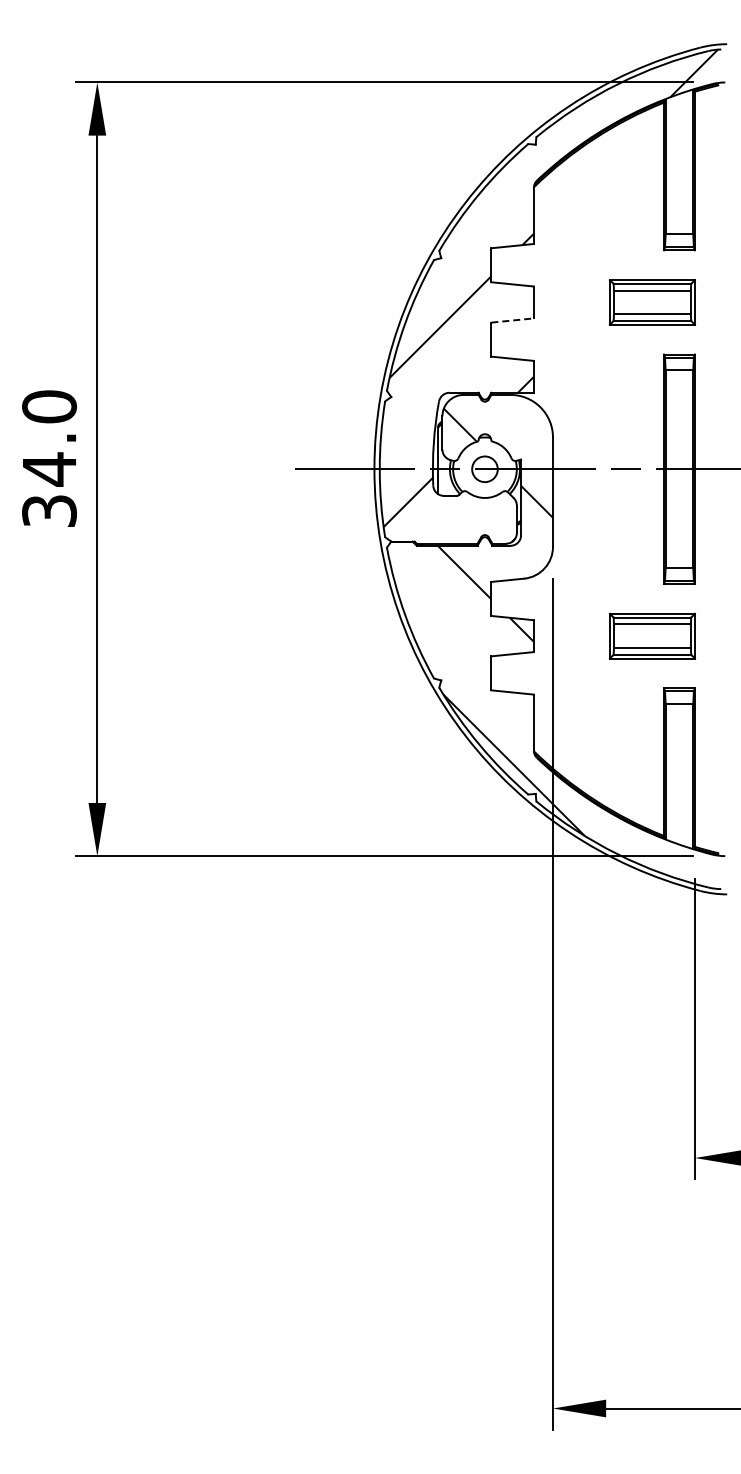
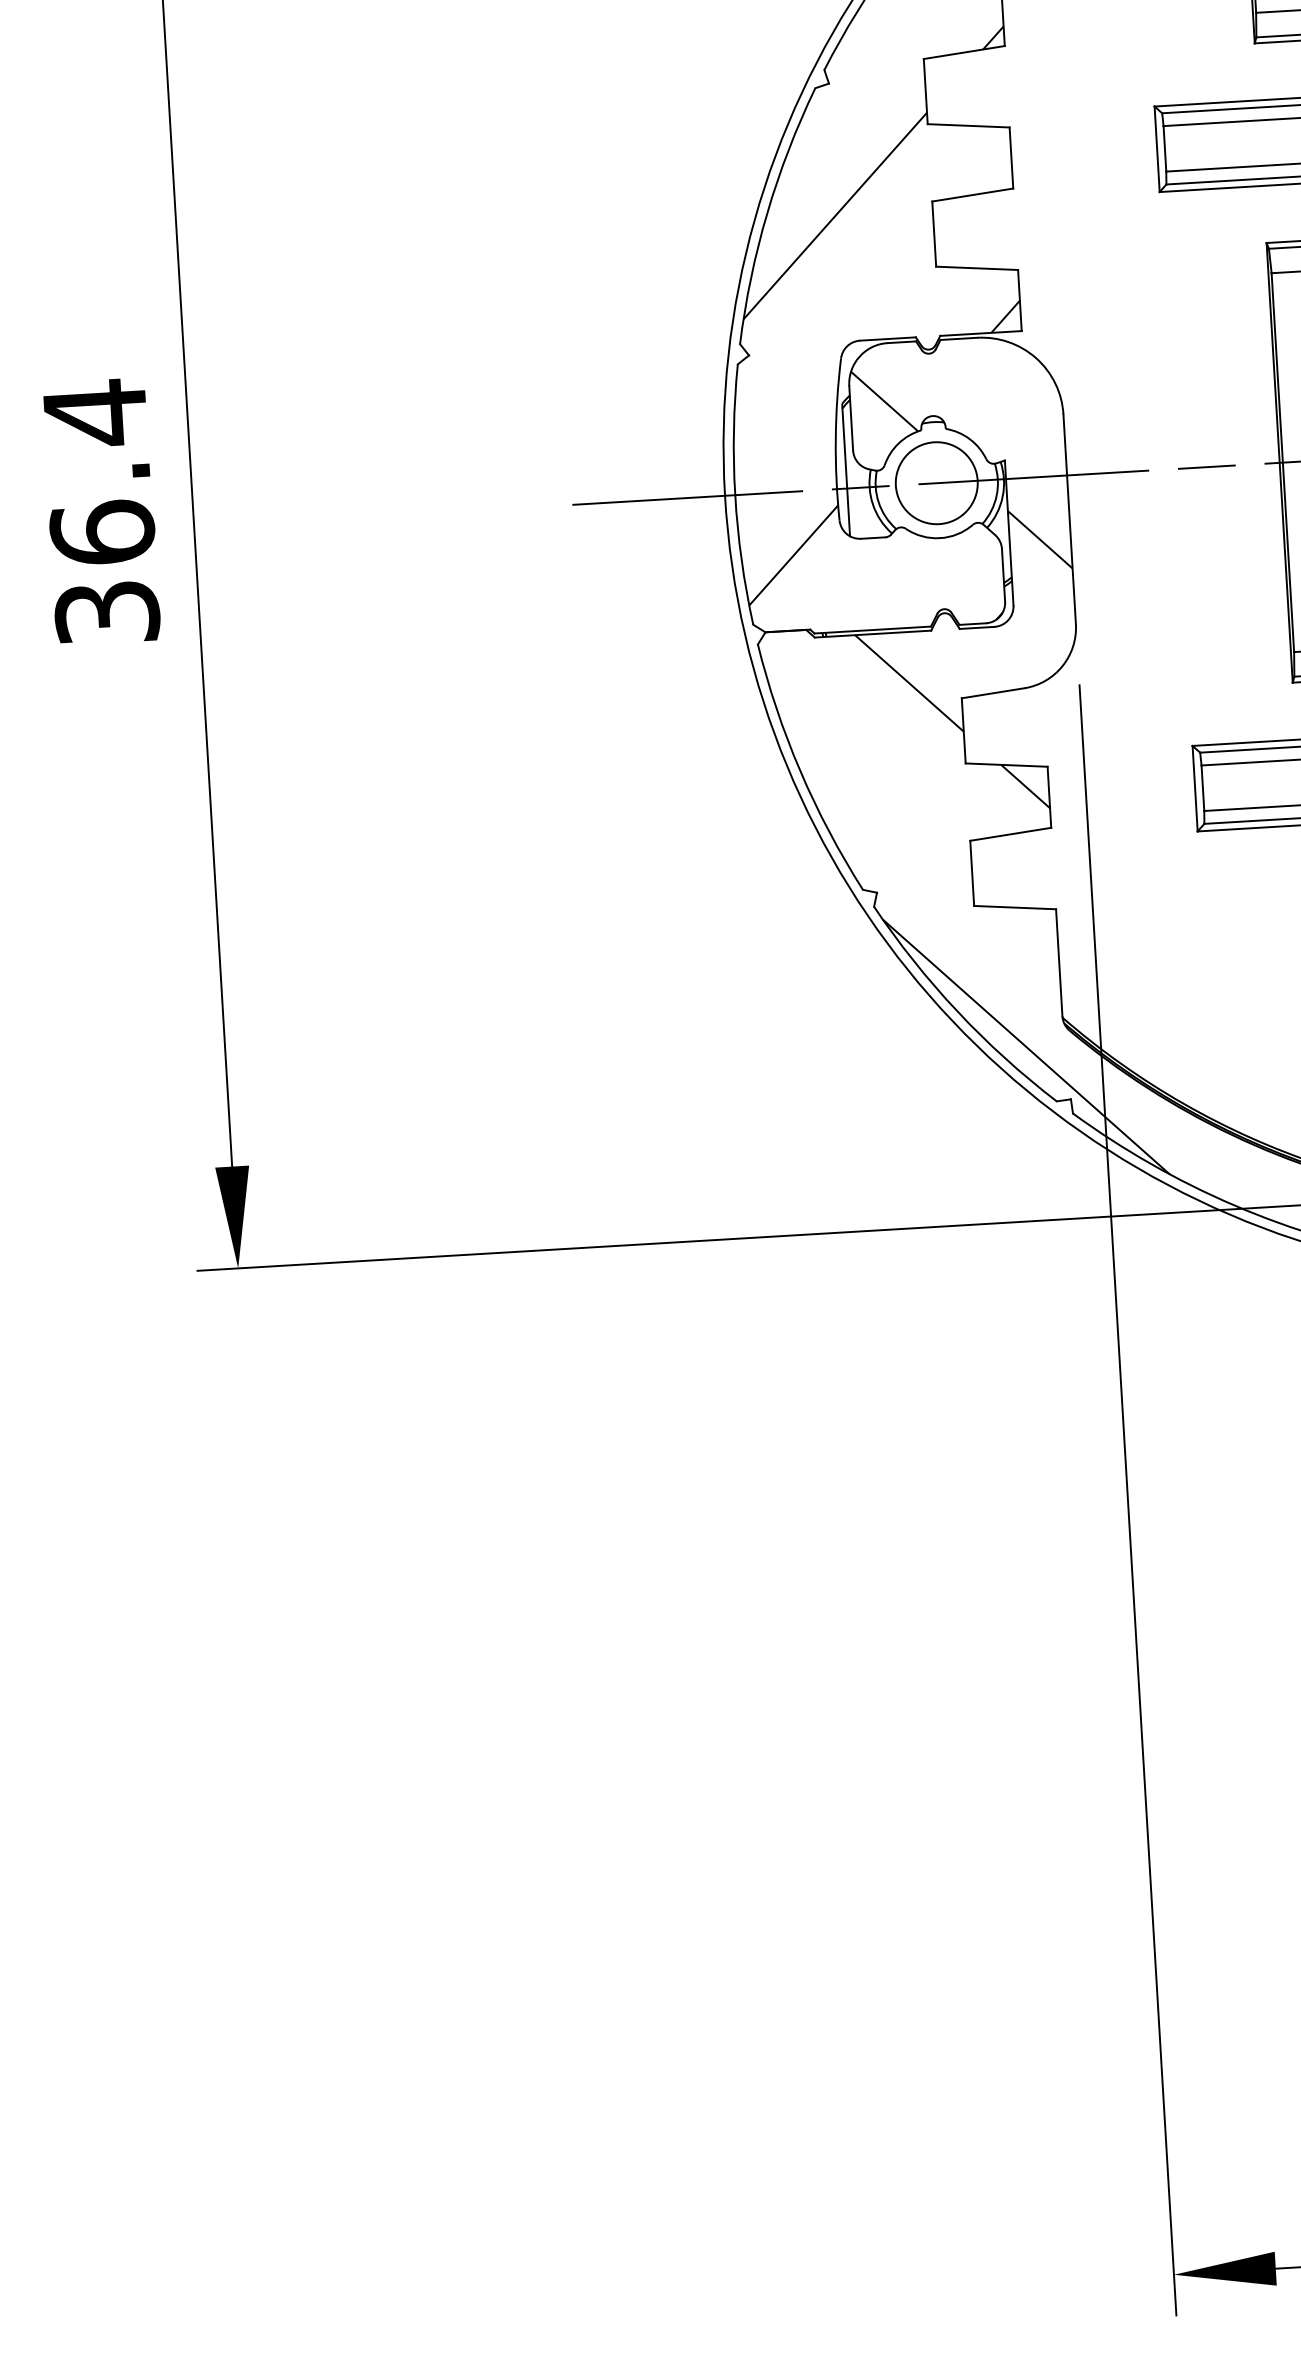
line: (513, 320) -> (974, 194), dashed -> solid
text: (49, 437) -> (98, 471), 34.0 -> 36.4
circle: (484, 468) -> (935, 481), size x1.67

